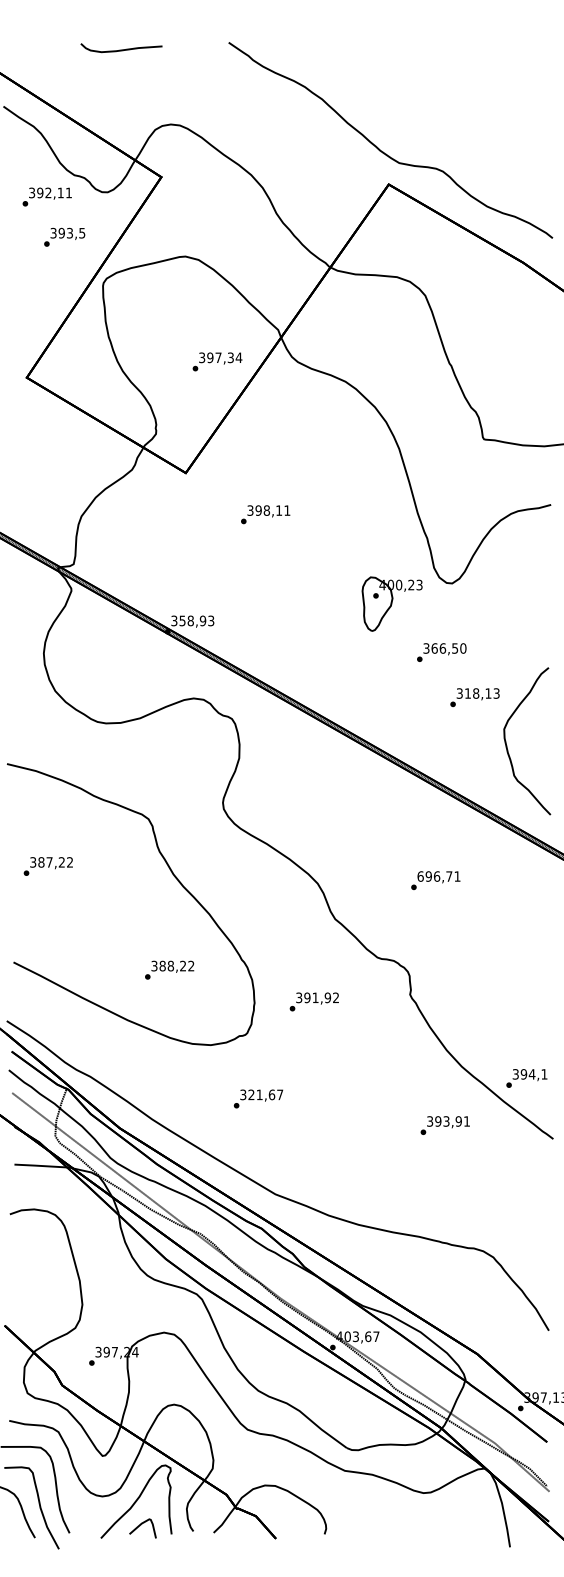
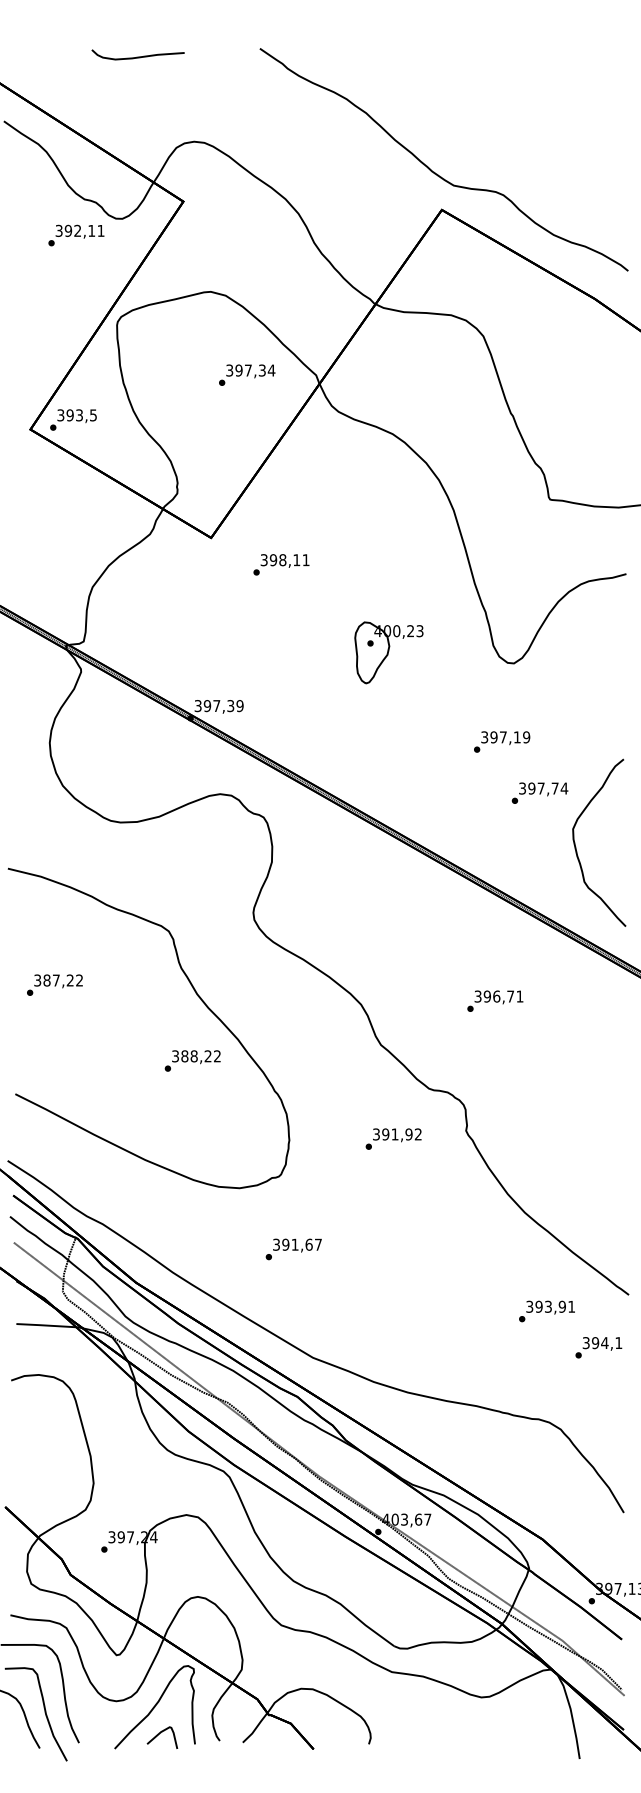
text: (46, 196) -> (75, 234), moved
text: (64, 236) -> (73, 419), moved
text: (217, 361) -> (247, 374), moved
text: (265, 514) -> (281, 564), moved
part: (391, 603) -> (388, 652), moved
text: (196, 620) -> (223, 705), 358,93 -> 397,39
text: (448, 648) -> (509, 737), 366,50 -> 397,19
text: (481, 693) -> (547, 788), 318,13 -> 397,74
text: (420, 876) -> (477, 996), 696,71 -> 396,71
text: (169, 969) -> (192, 1060), moved
text: (313, 1001) -> (392, 1138), moved
text: (526, 1078) -> (598, 1347), moved
text: (251, 1094) -> (285, 1244), 321,67 -> 391,67
text: (444, 1125) -> (546, 1311), moved

